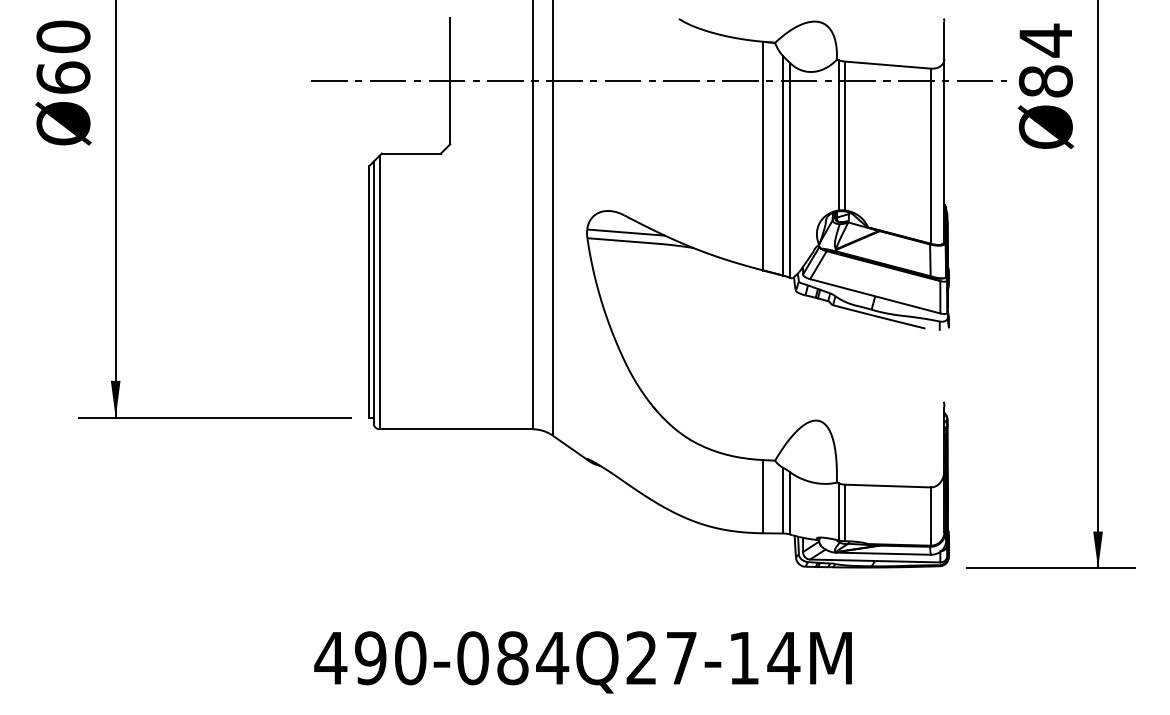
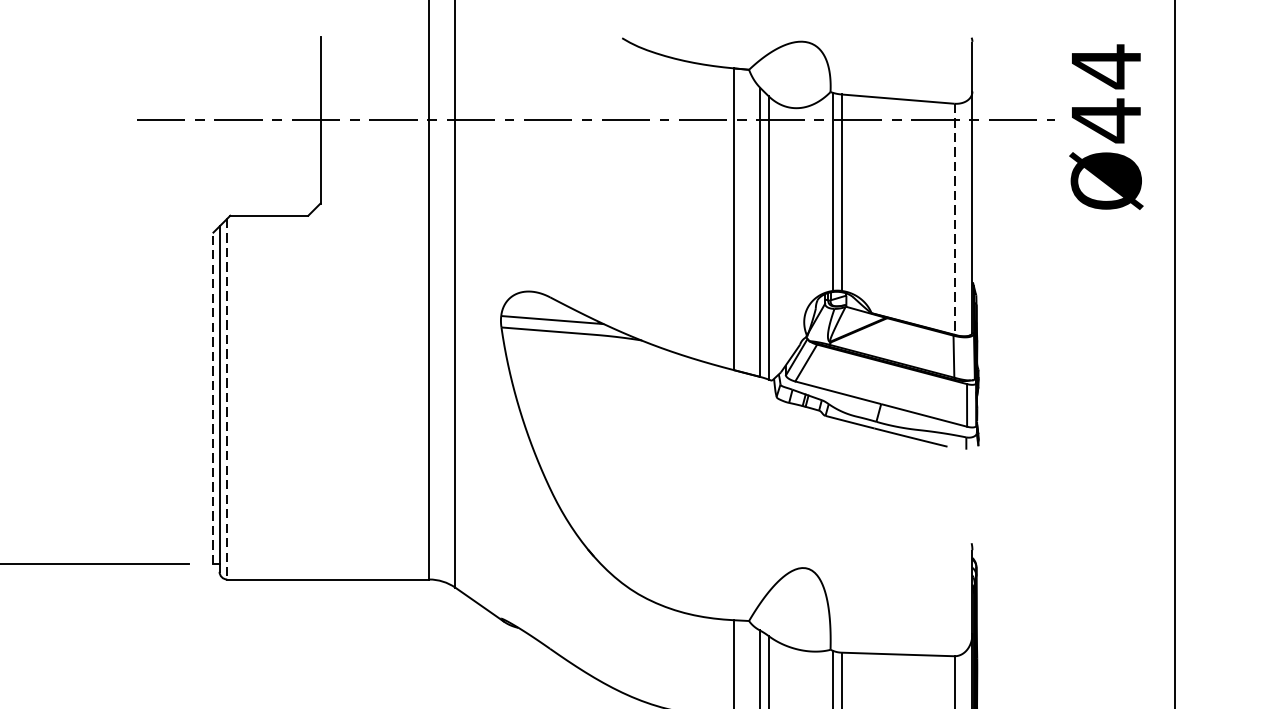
text: (1045, 81) -> (1105, 120), Ø84 -> Ø44
line: (930, 156) -> (954, 219), solid -> dashed
line: (369, 291) -> (213, 397), solid -> dashed
line: (379, 292) -> (227, 399), solid -> dashed

